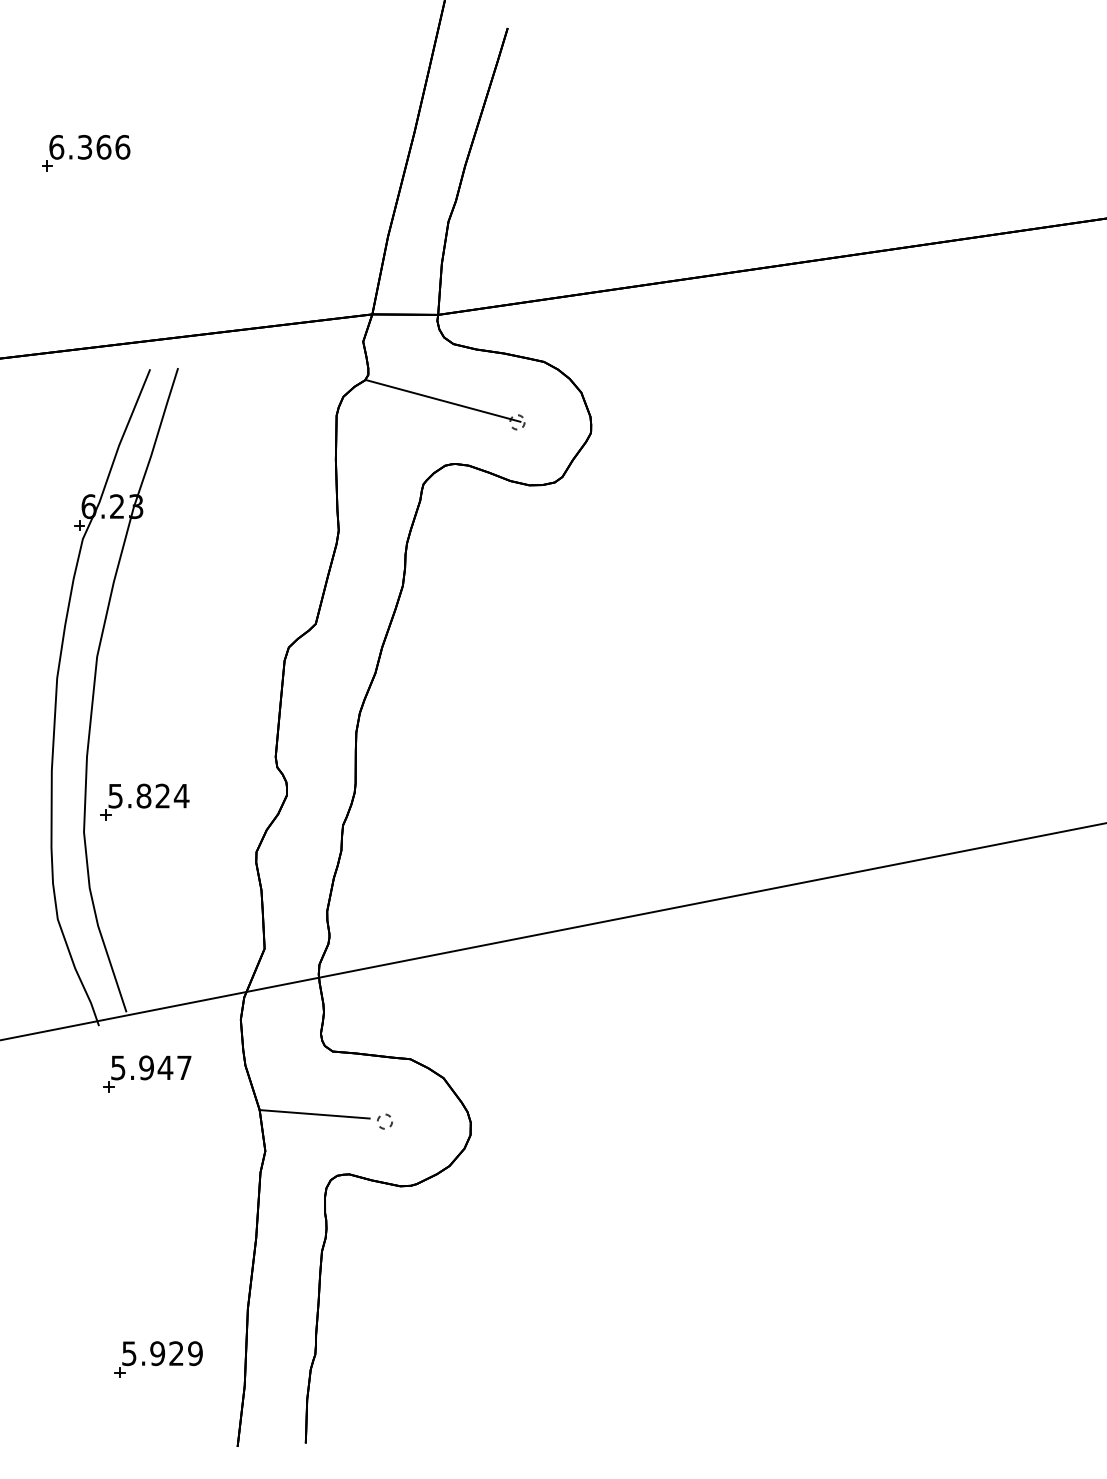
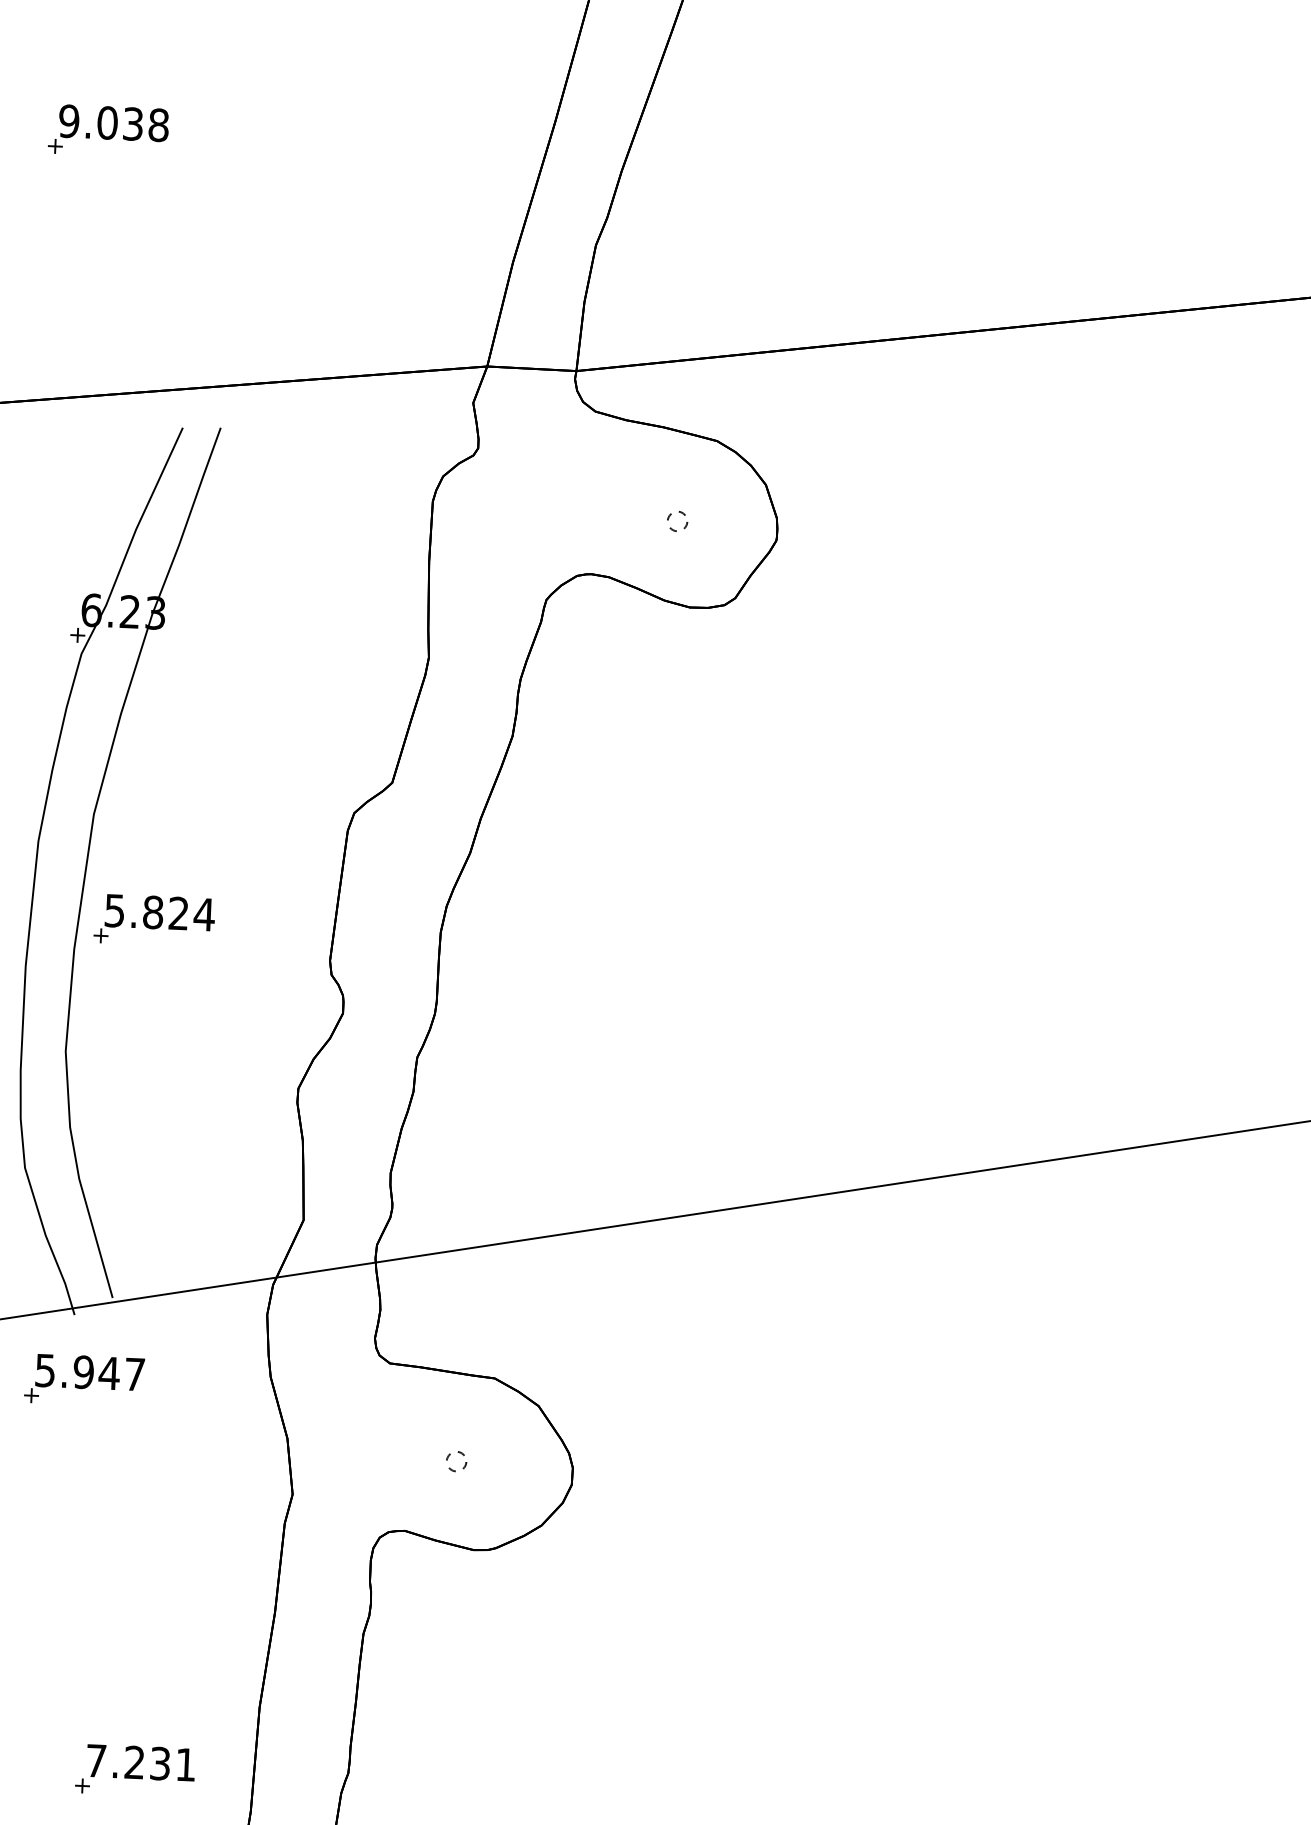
text: (89, 146) -> (113, 122), 6.366 -> 9.038
line: (443, 400) -> (578, 487), removed
part: (144, 801) -> (153, 919), moved
part: (147, 1073) -> (84, 1379), moved
line: (314, 1114) -> (361, 1447), removed
text: (162, 1353) -> (141, 1762), 5.929 -> 7.231

